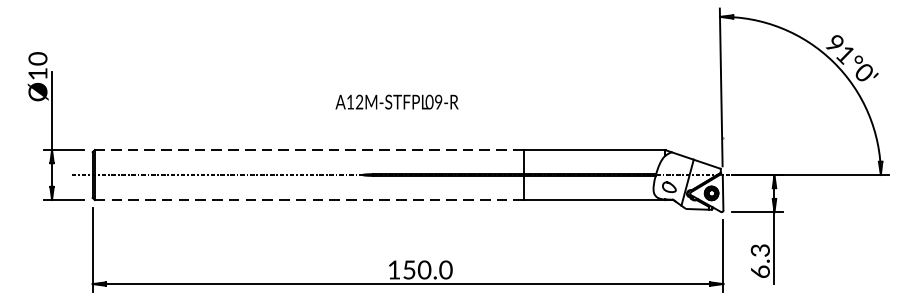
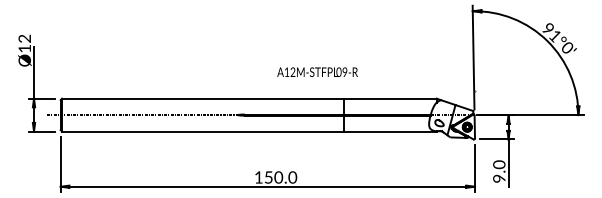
text: (39, 58) -> (25, 38), Ø10 -> Ø12
text: (396, 101) -> (317, 71), moved
line: (308, 149) -> (202, 98), dashed -> solid
line: (308, 199) -> (202, 131), dashed -> solid
text: (760, 260) -> (499, 171), 6.3 -> 9.0

